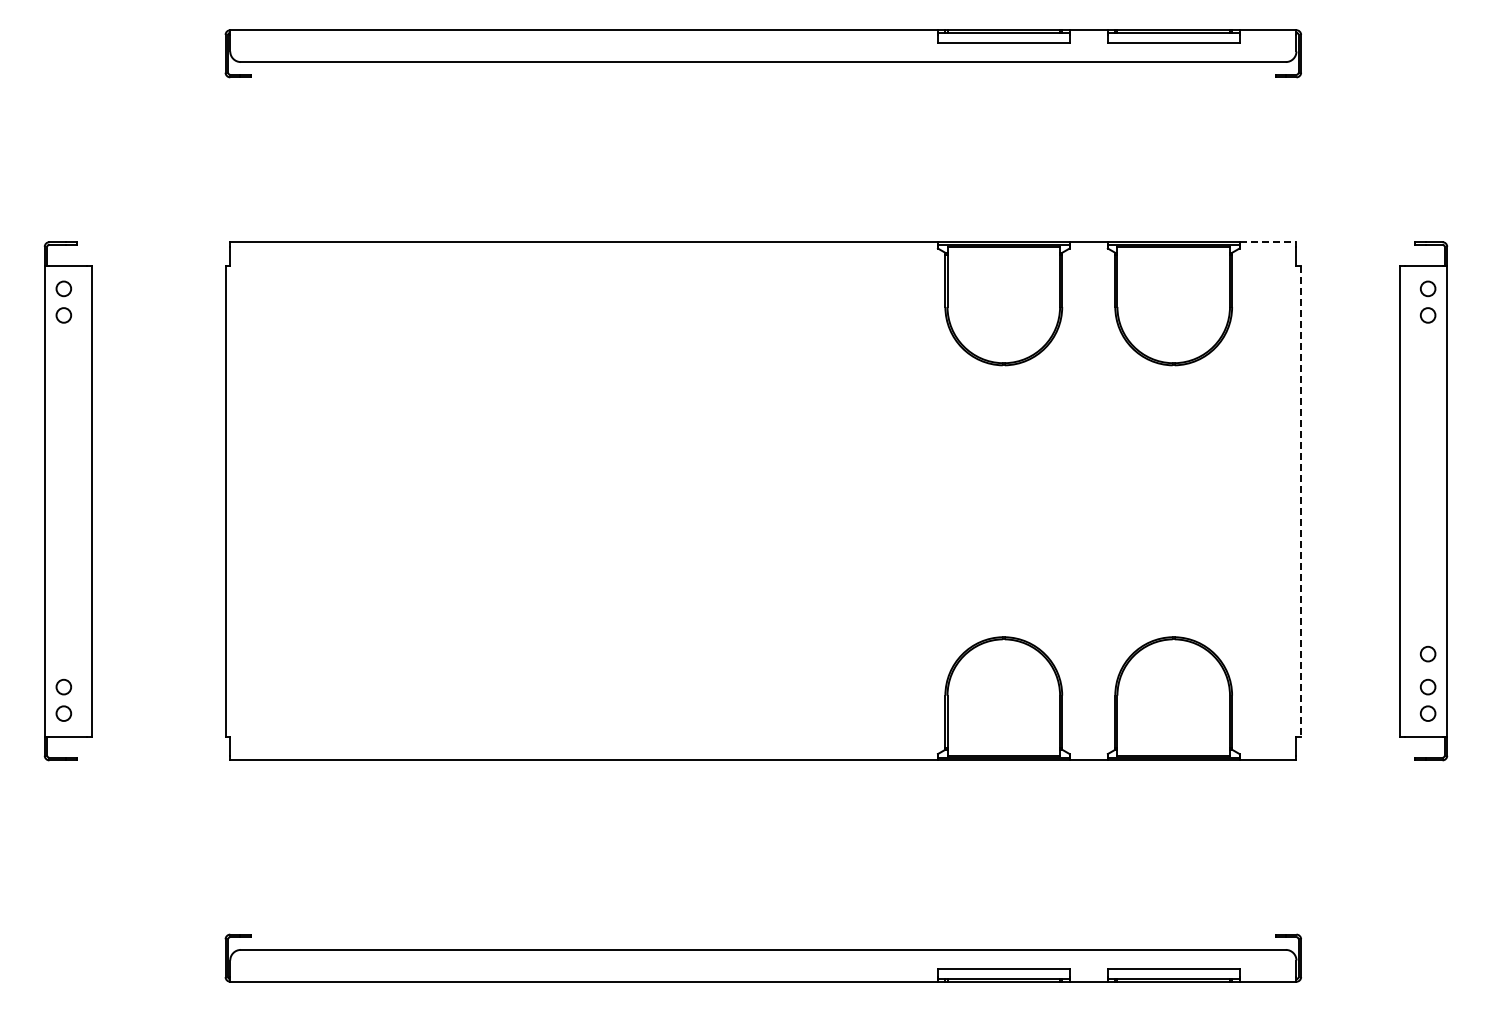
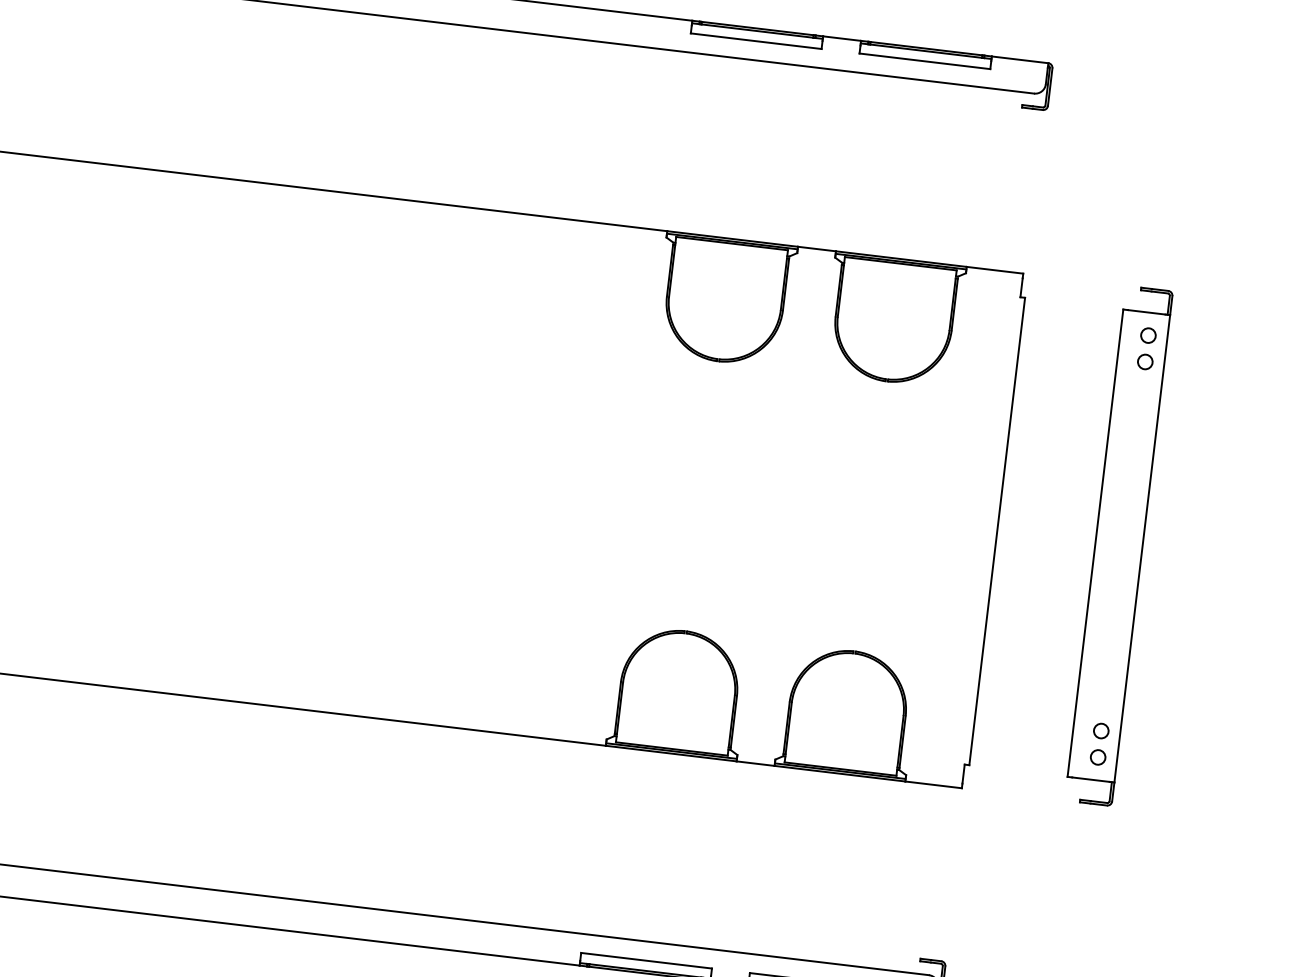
line: (1268, 242) -> (995, 270), dashed -> solid
line: (1301, 501) -> (997, 531), dashed -> solid
circle: (1427, 653) -> (1104, 697), removed

